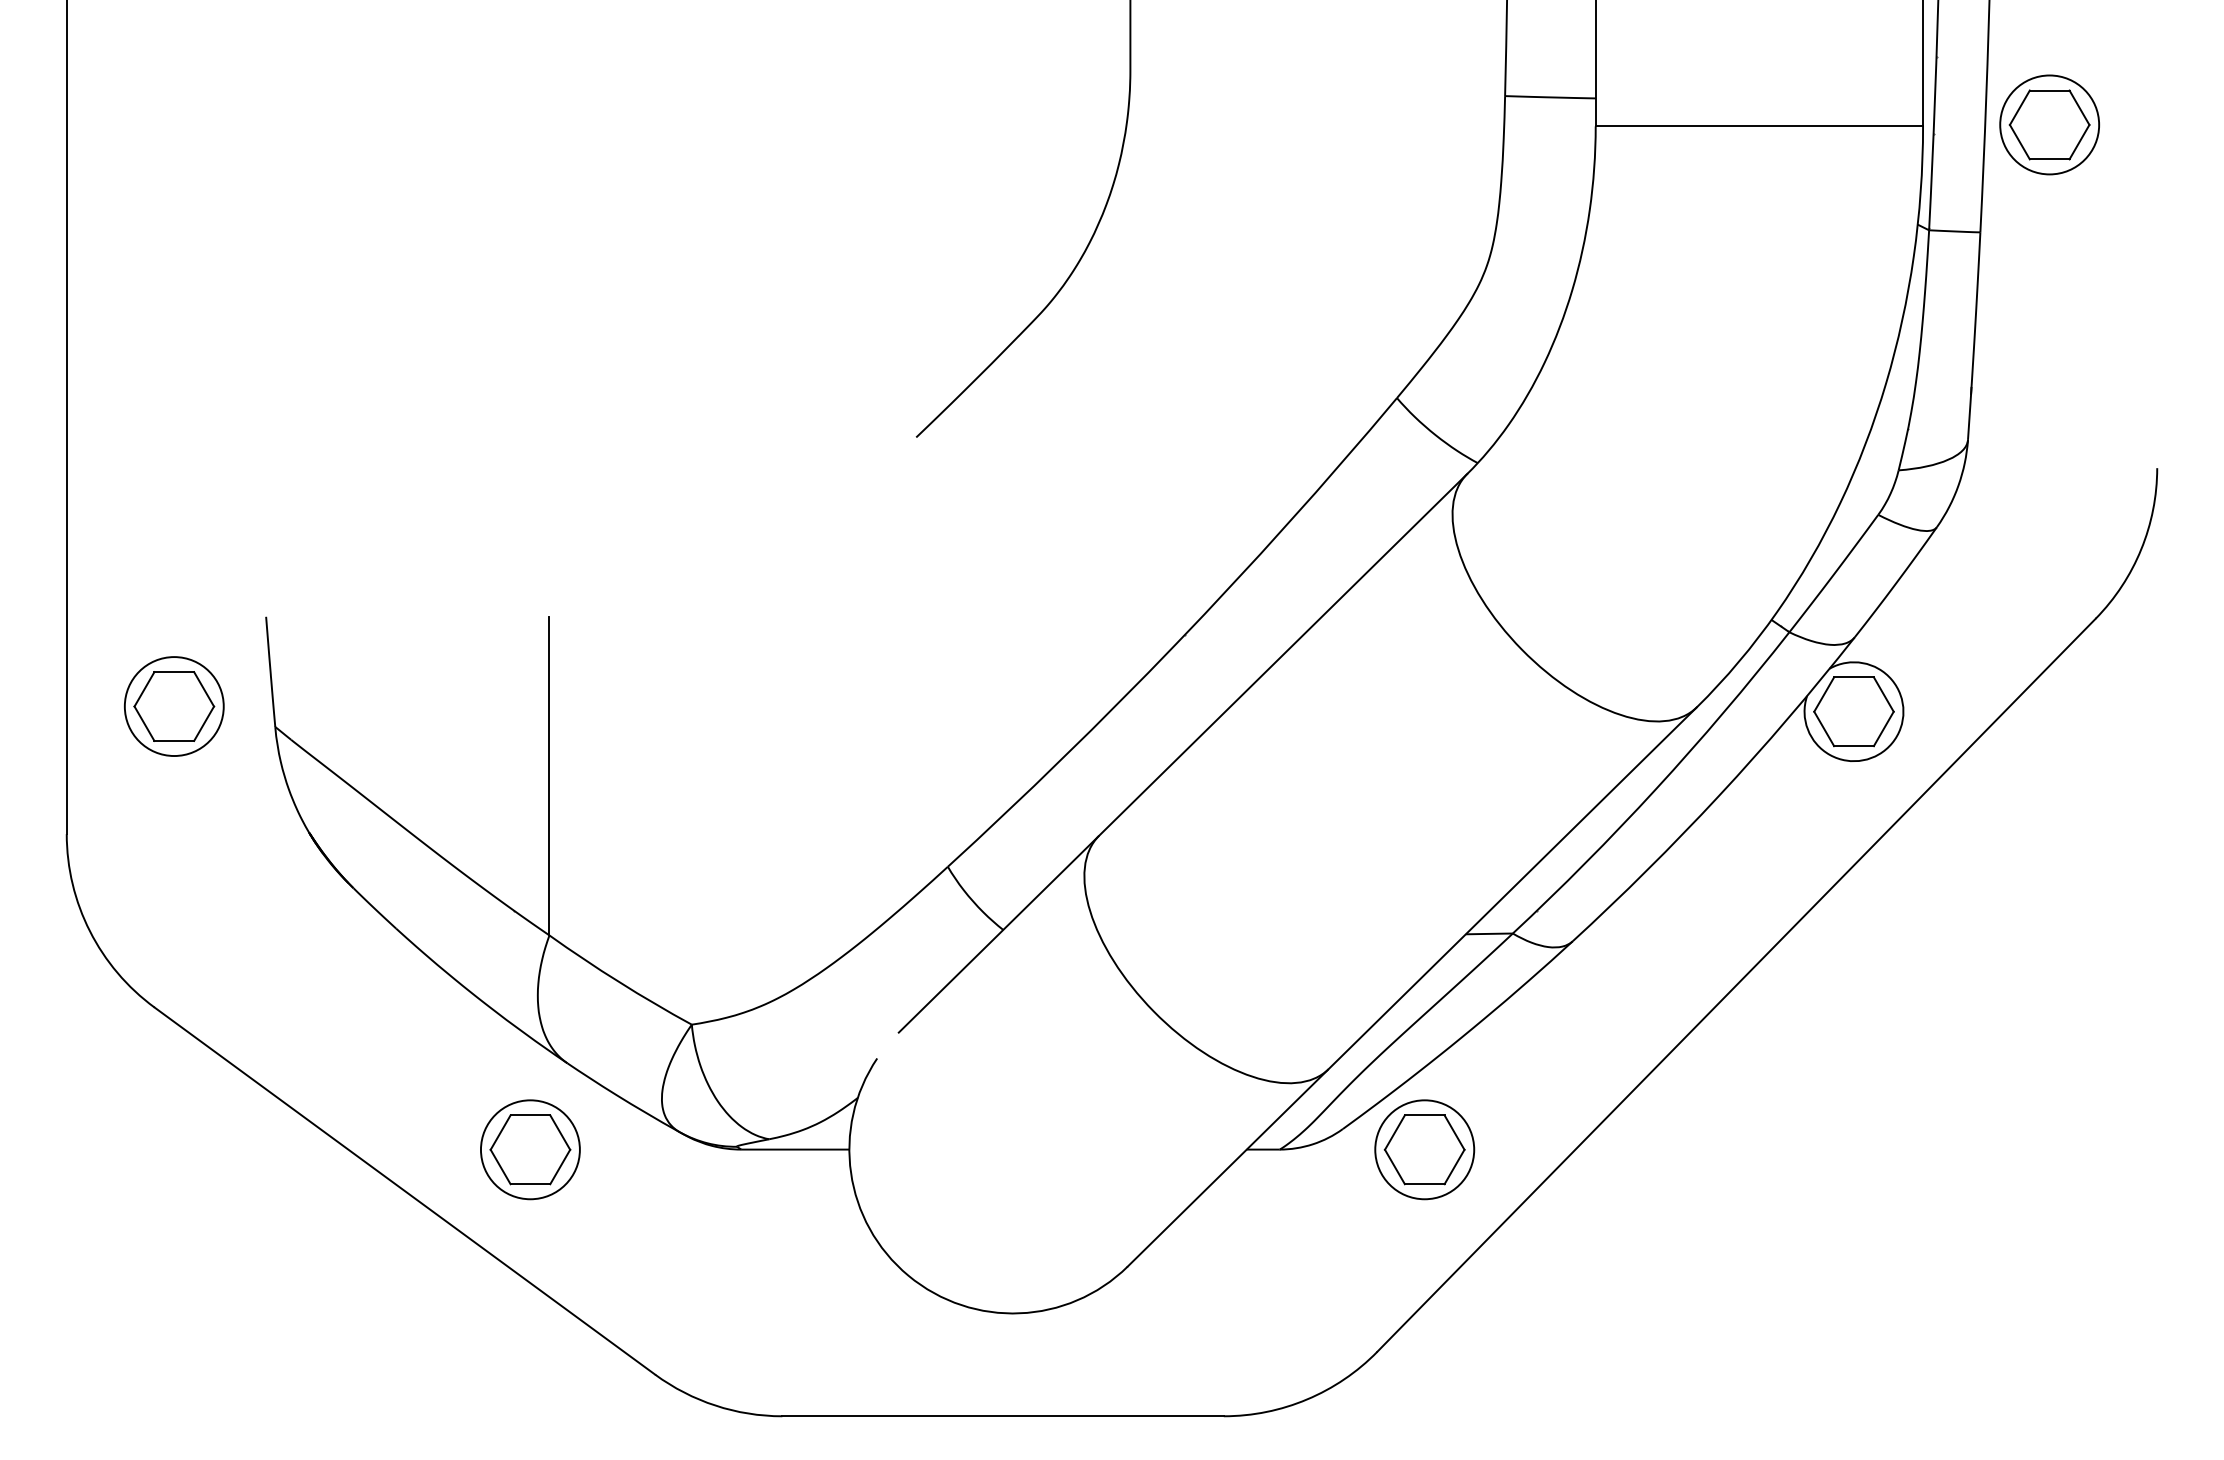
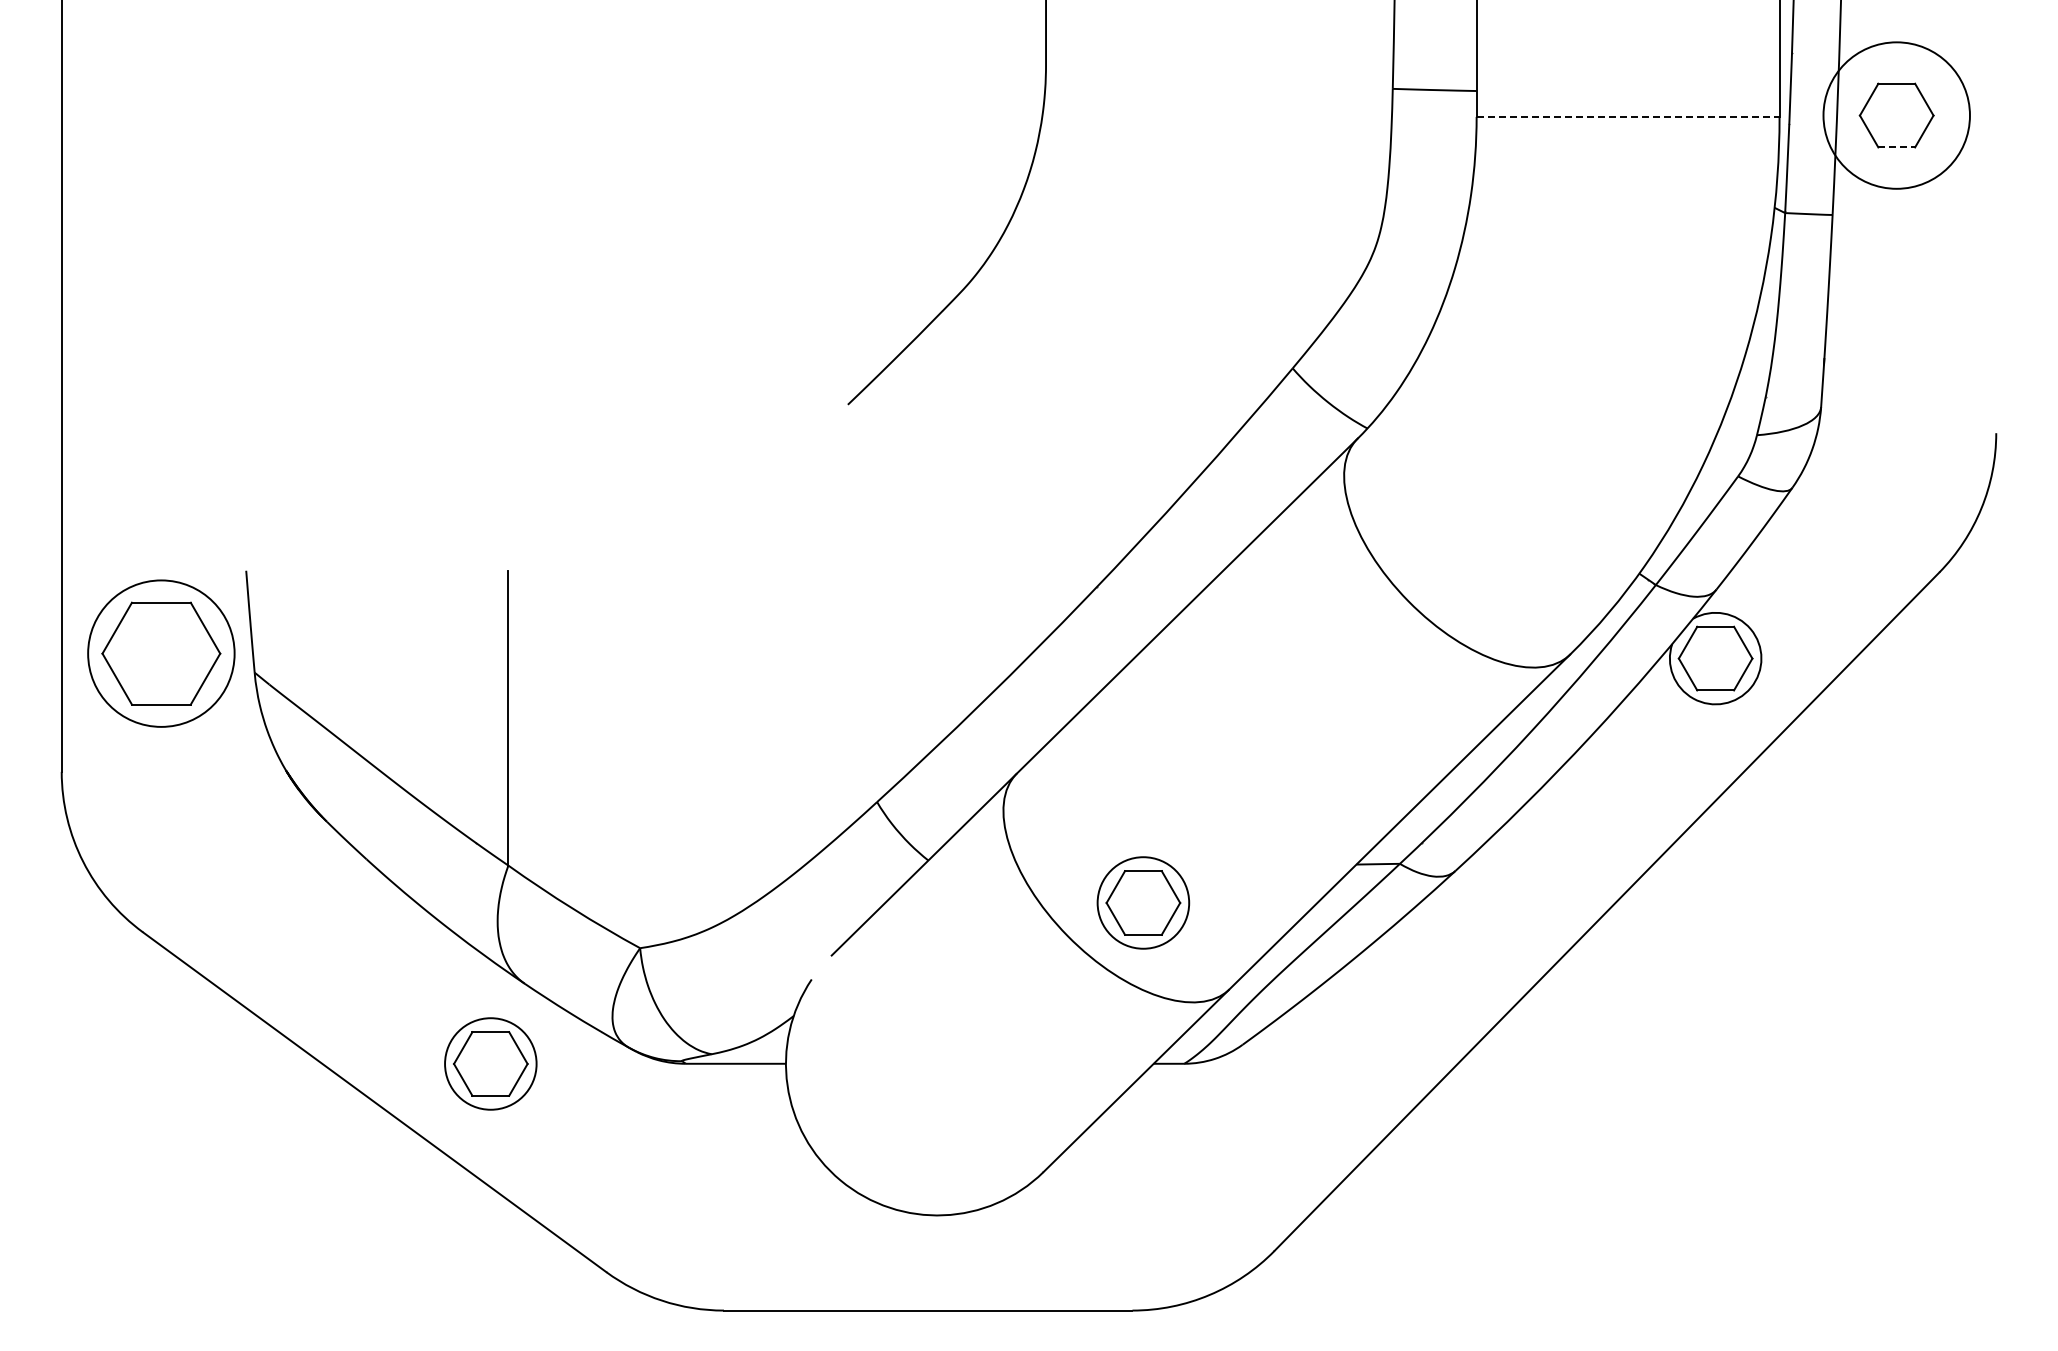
circle: (2049, 124) -> (1896, 115), size x1.6
line: (1759, 125) -> (1628, 116), solid -> dashed
line: (2050, 159) -> (1897, 147), solid -> dashed
part: (173, 706) -> (160, 653), size x1.6
part: (1424, 1149) -> (1143, 902), moved

